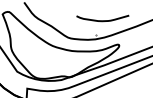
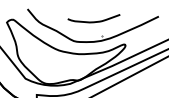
curve: (102, 20) -> (93, 21), moved

